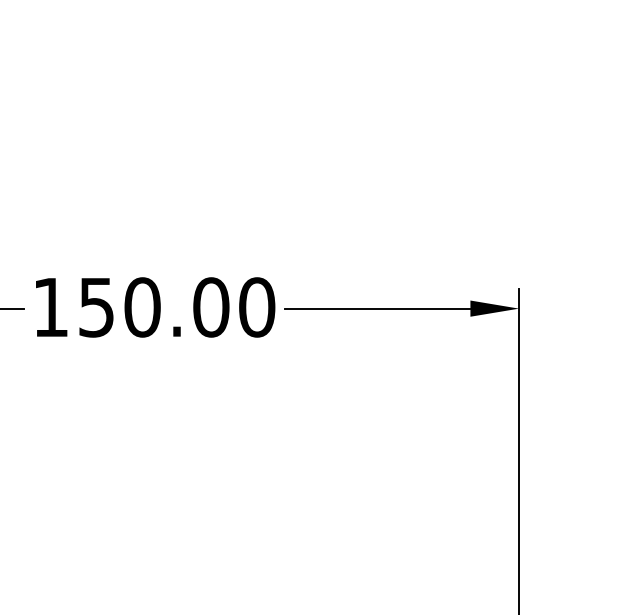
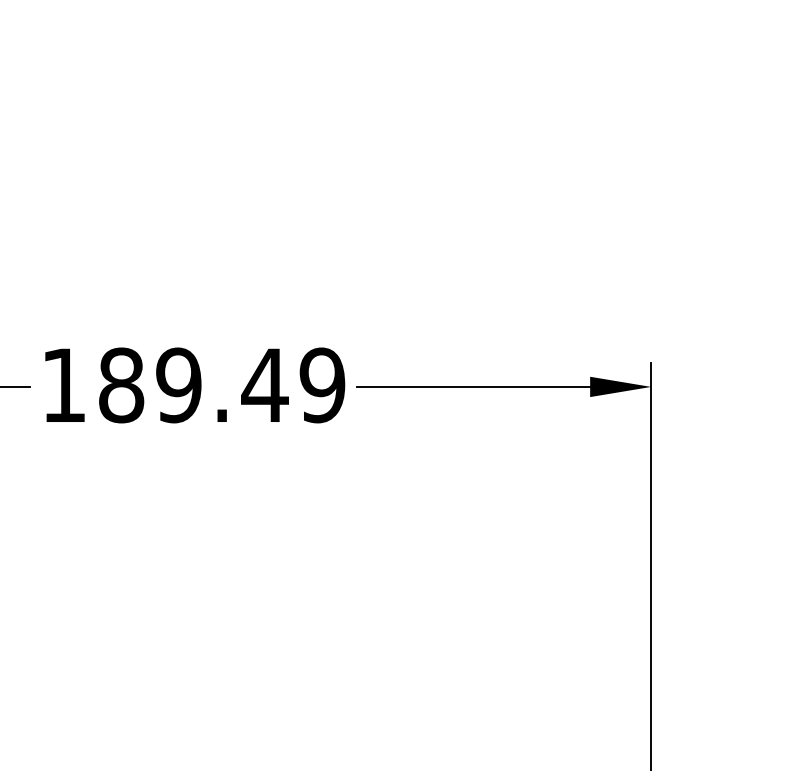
text: (176, 307) -> (221, 385), 150.00 -> 189.49

